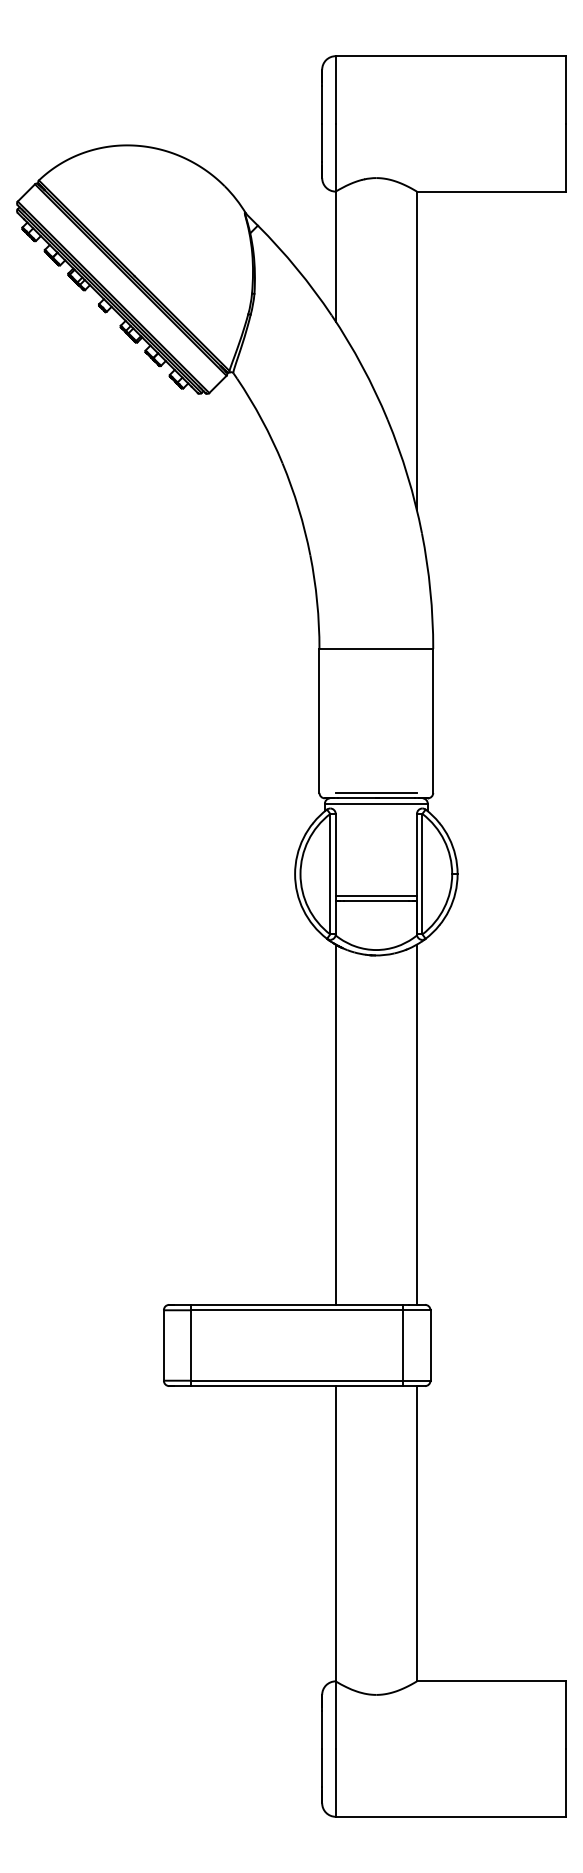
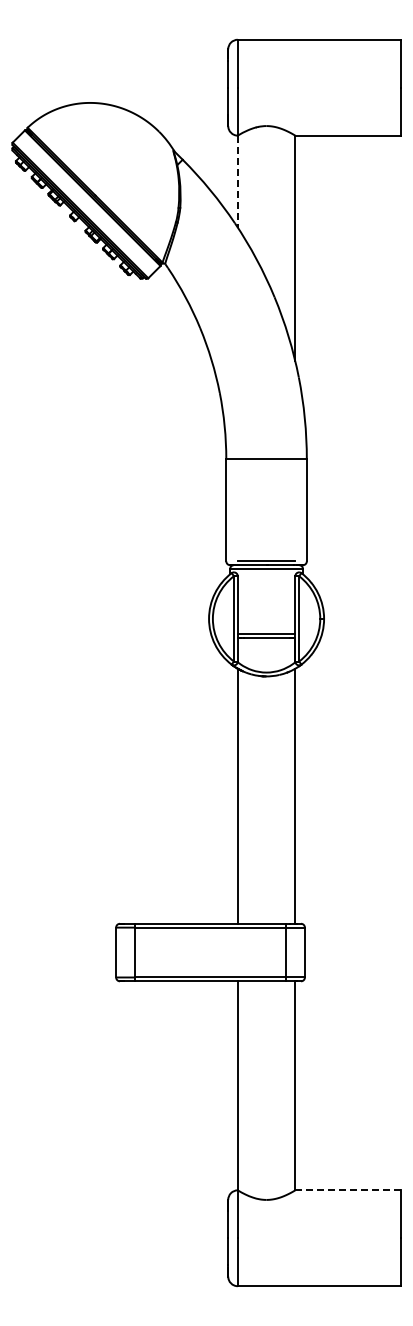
line: (335, 256) -> (237, 181), solid -> dashed
line: (492, 1681) -> (348, 1190), solid -> dashed

